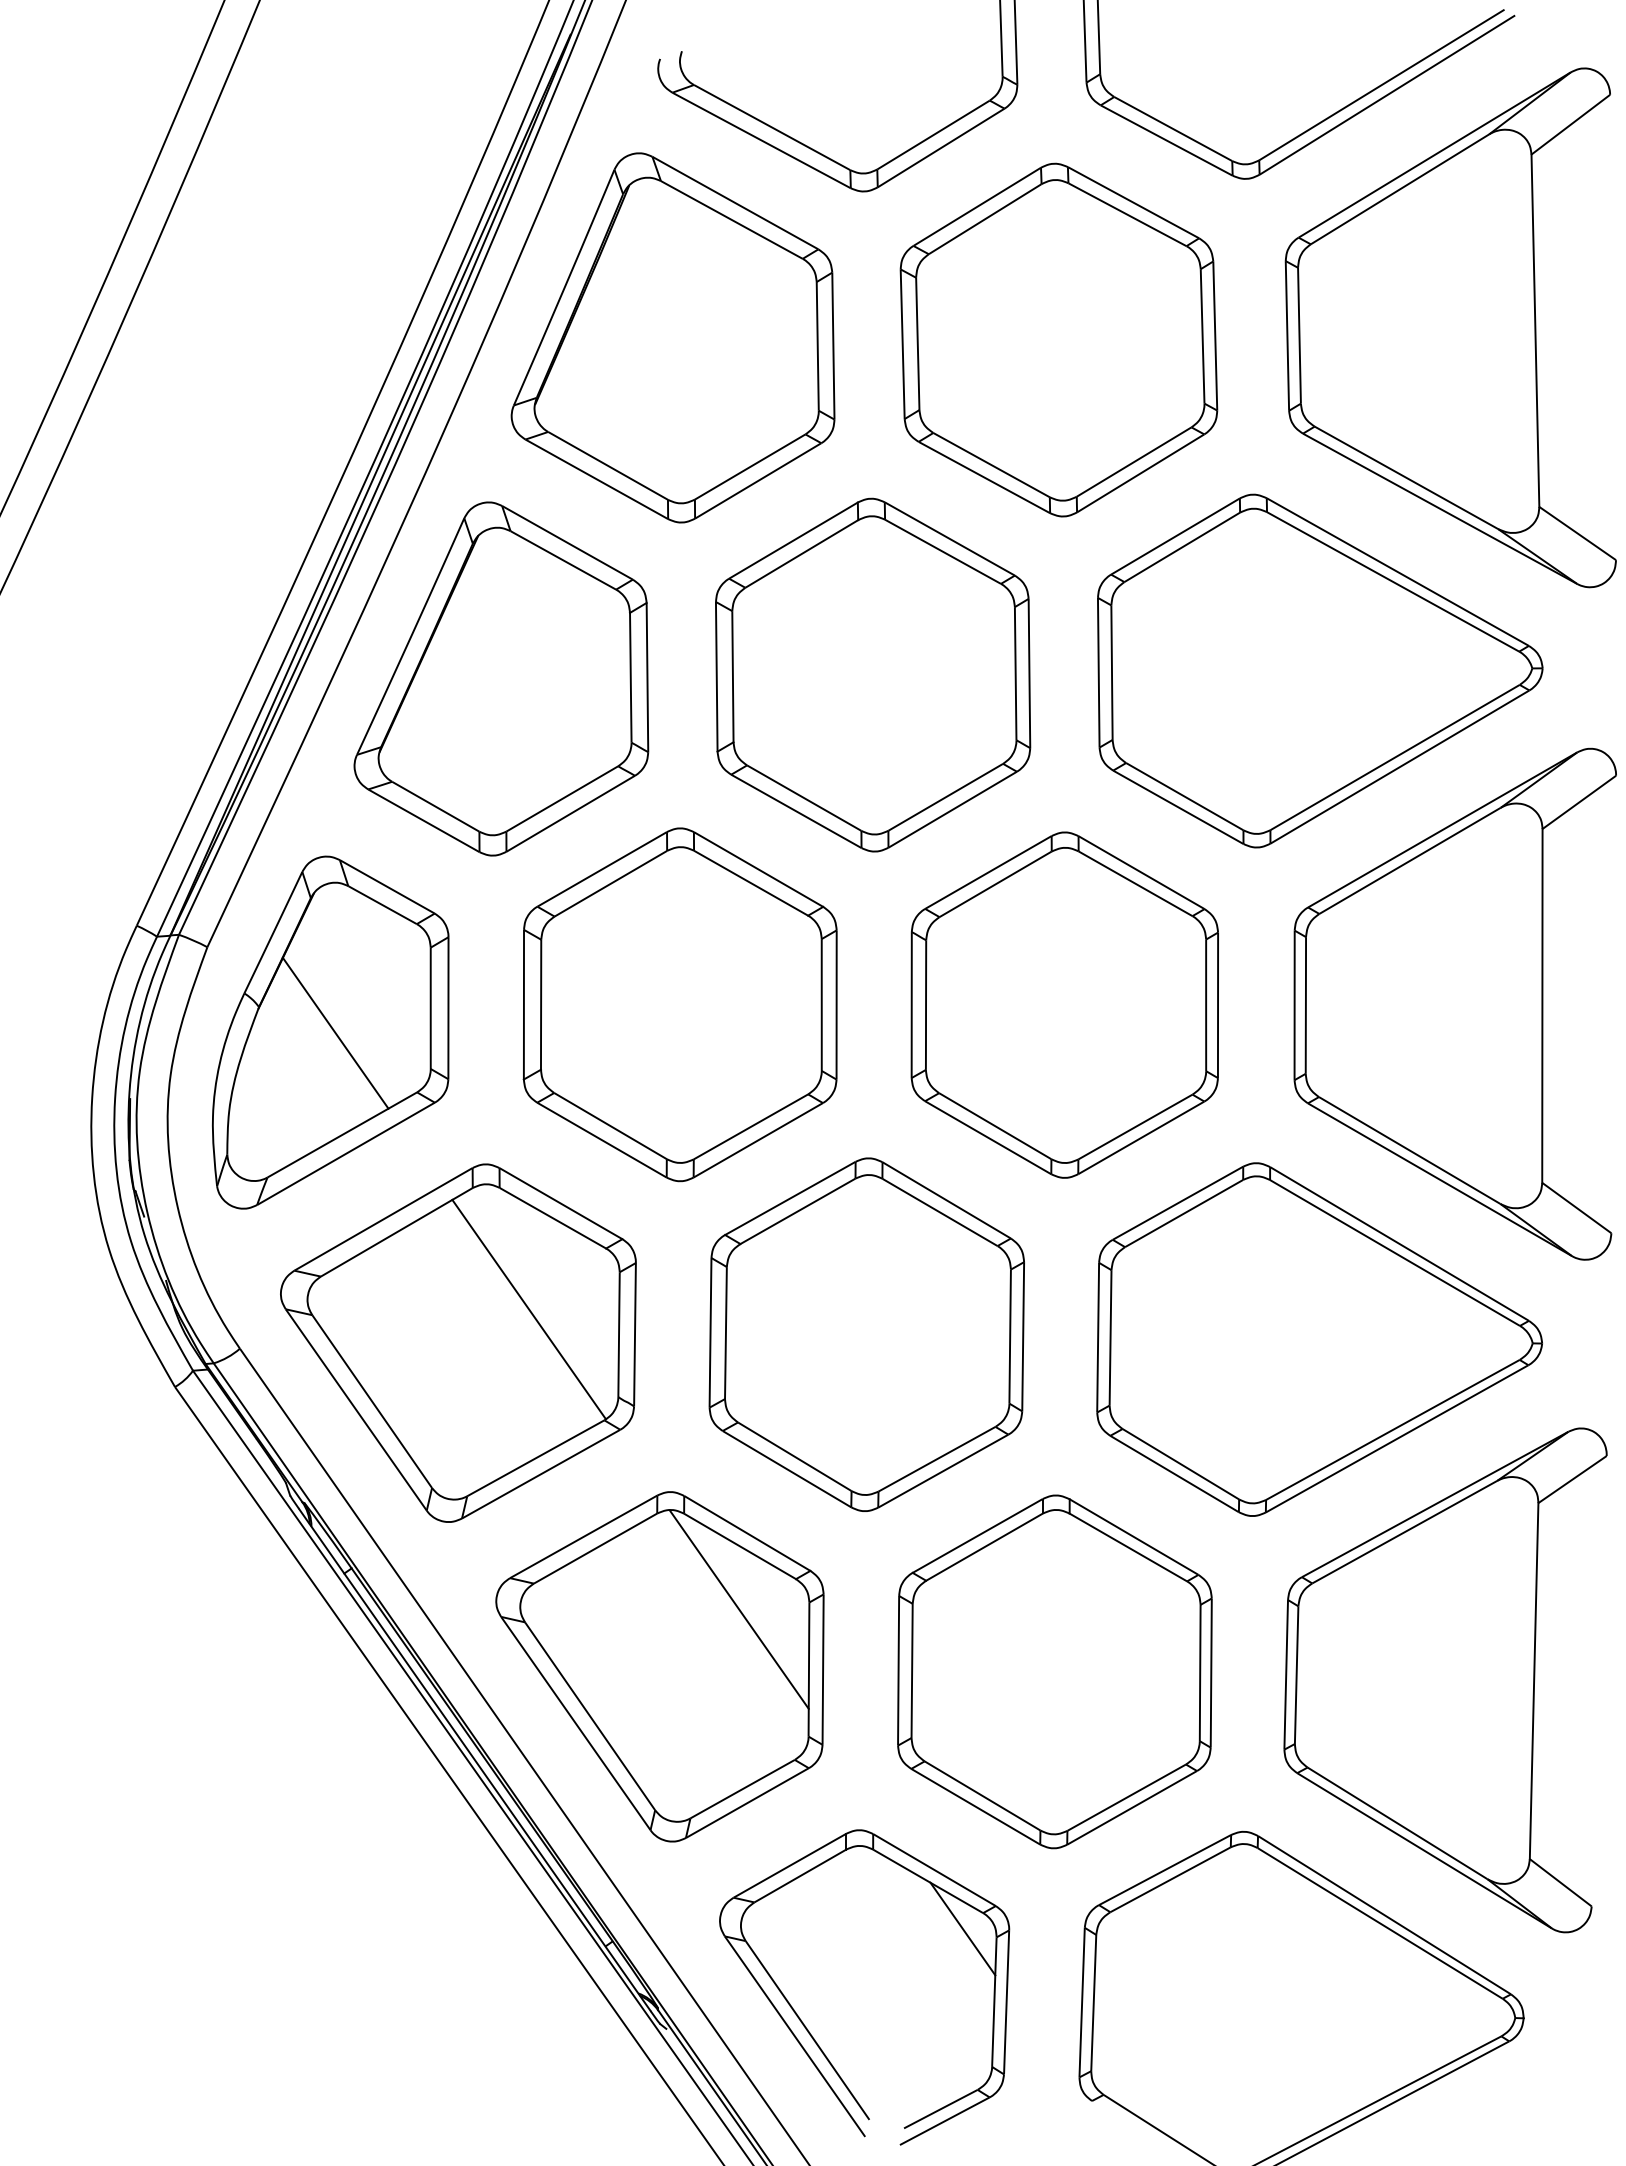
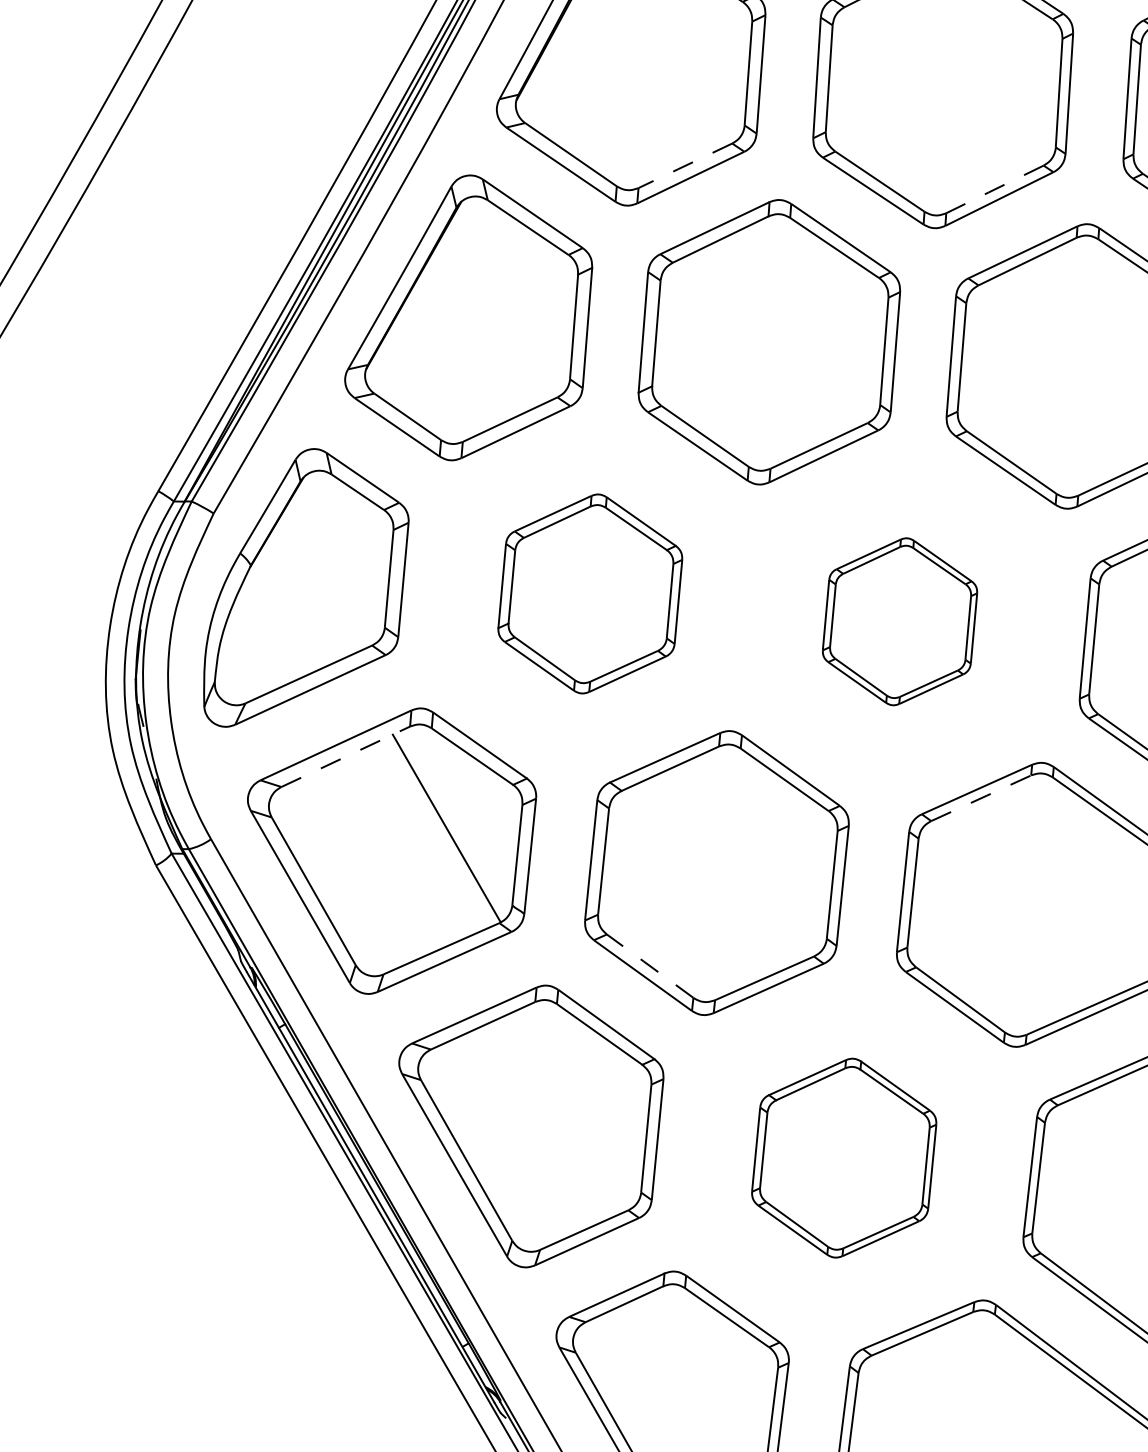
line: (1133, 462) -> (994, 189), solid -> dashed
line: (750, 467) -> (685, 166), solid -> dashed
part: (679, 1004) -> (589, 593), size x0.7
part: (1064, 1004) -> (899, 621), size x0.6
line: (335, 1032) -> (310, 591), removed
line: (1184, 1213) -> (981, 798), solid -> dashed
line: (397, 1232) -> (346, 756), solid -> dashed
line: (795, 1456) -> (650, 966), solid -> dashed
line: (738, 1609) -> (593, 1085), removed
part: (1054, 1671) -> (843, 1157), size x0.7
line: (962, 1928) -> (751, 1358), removed

